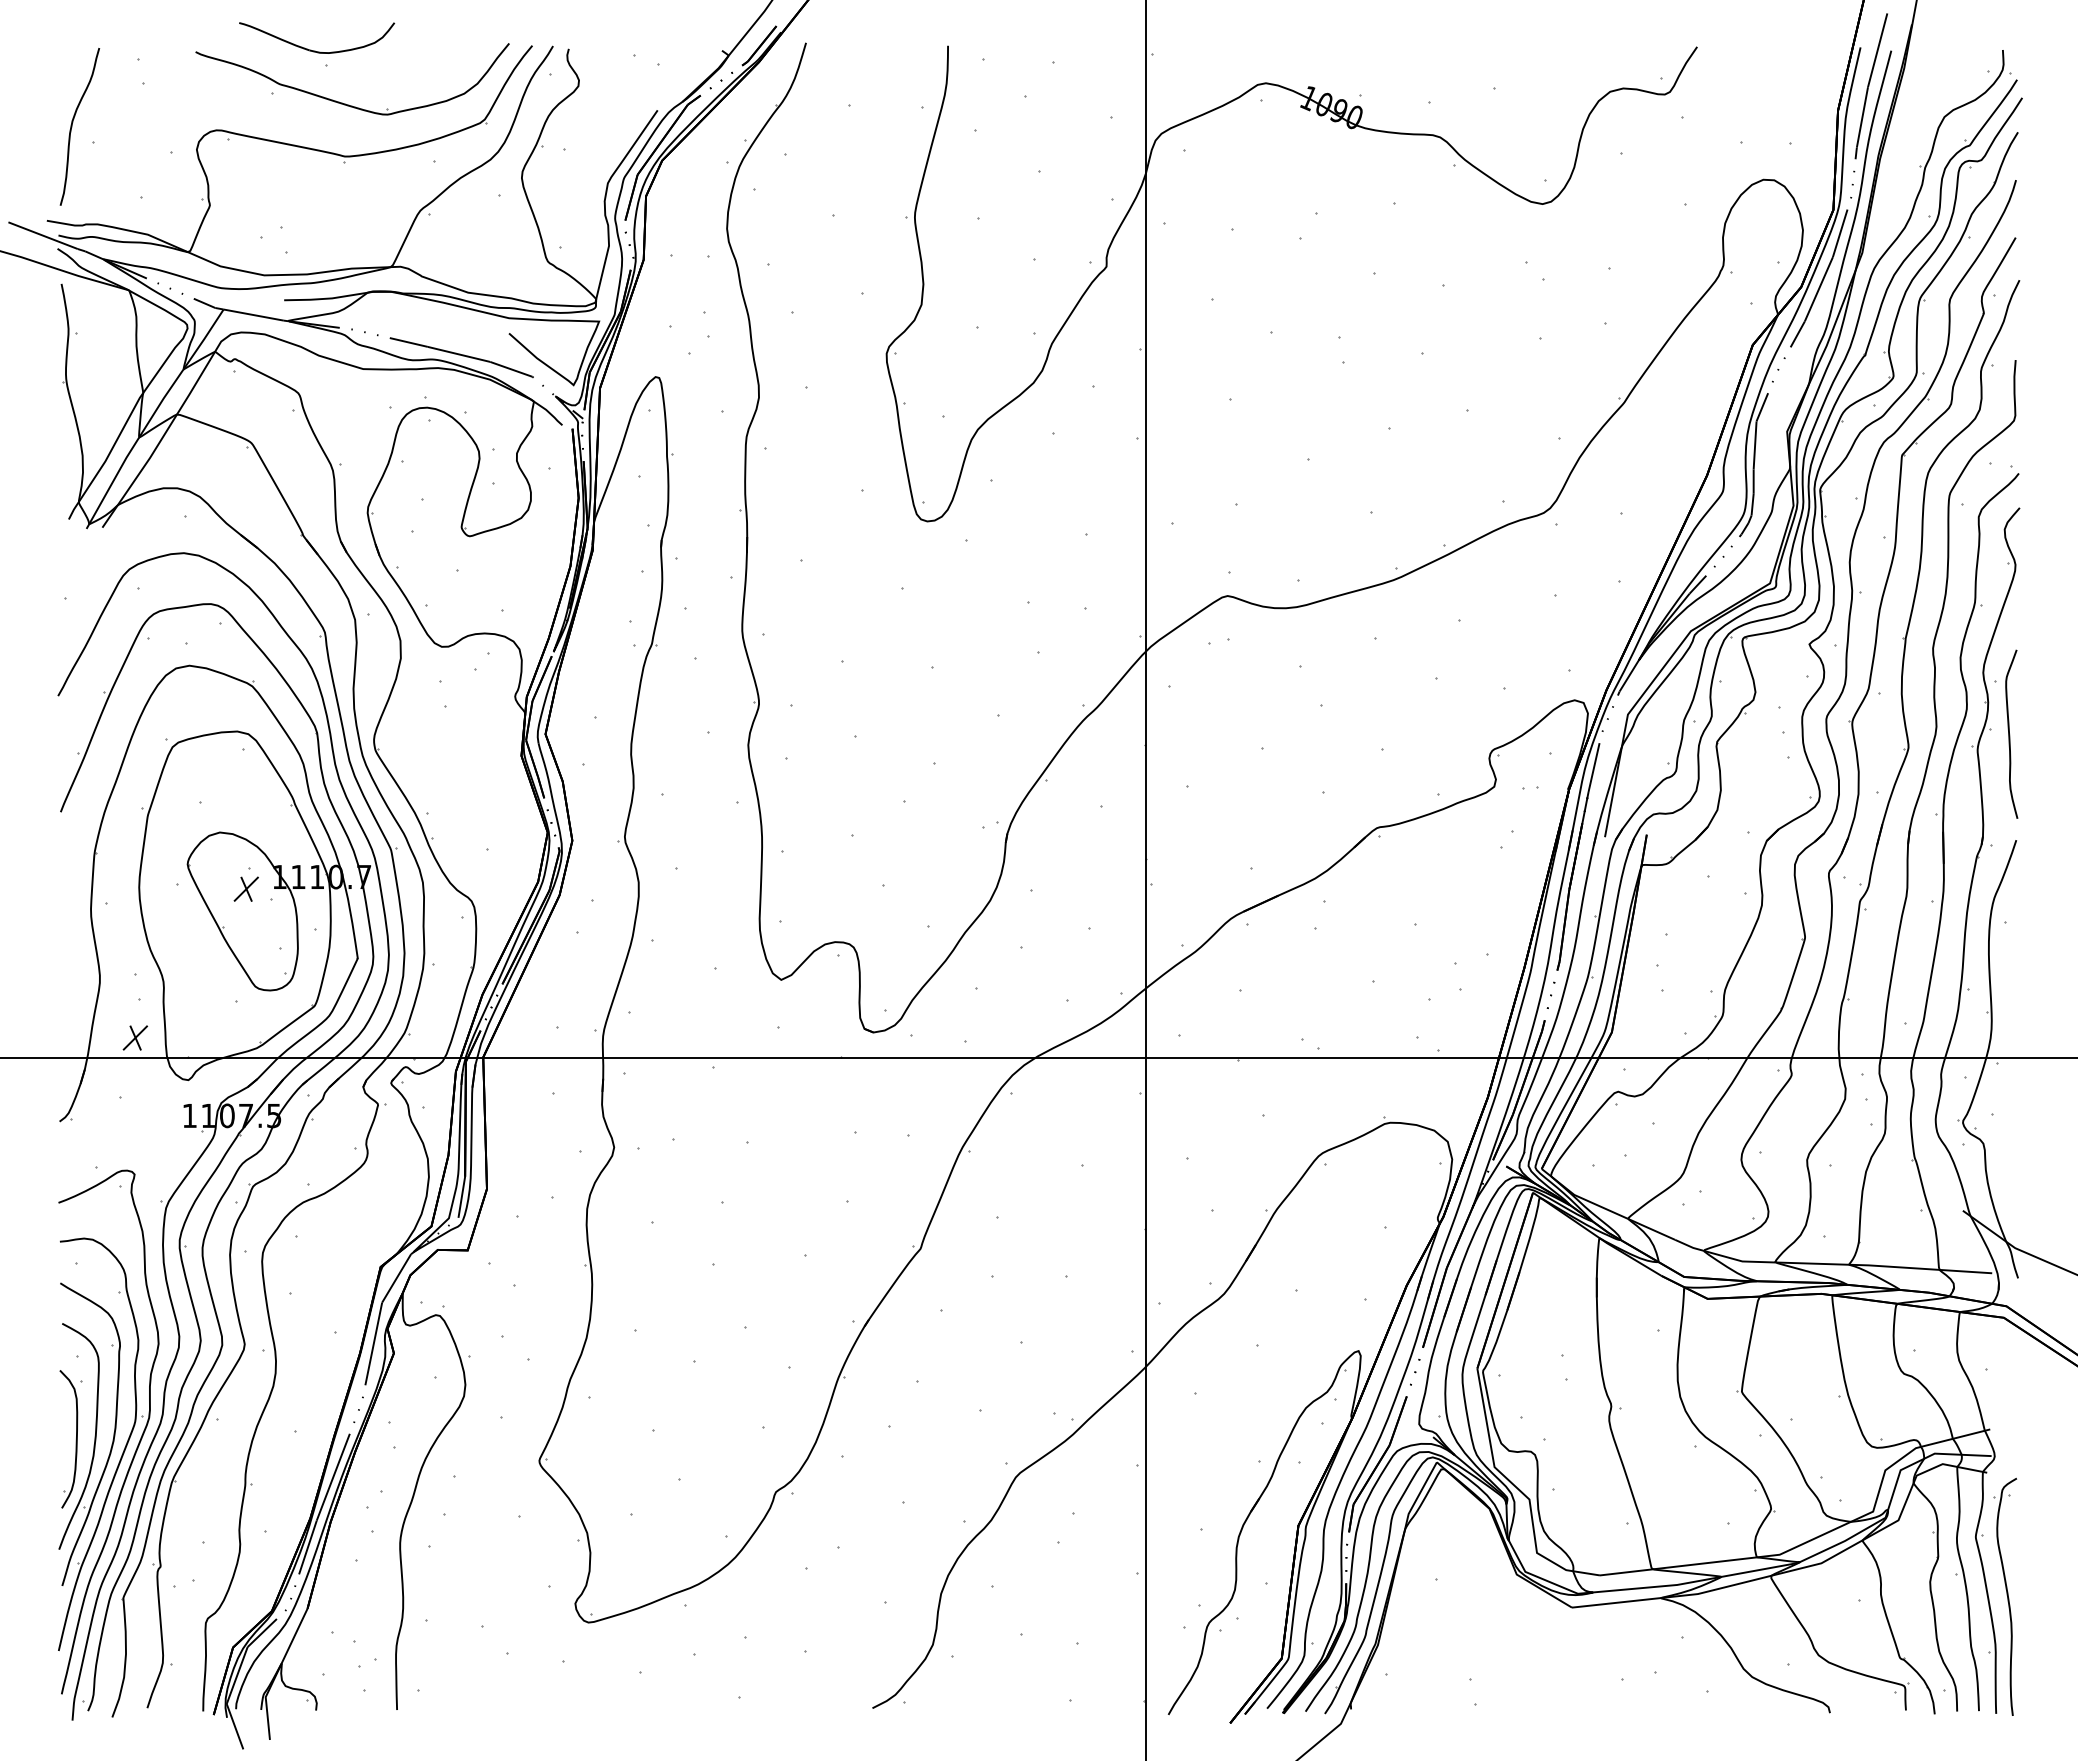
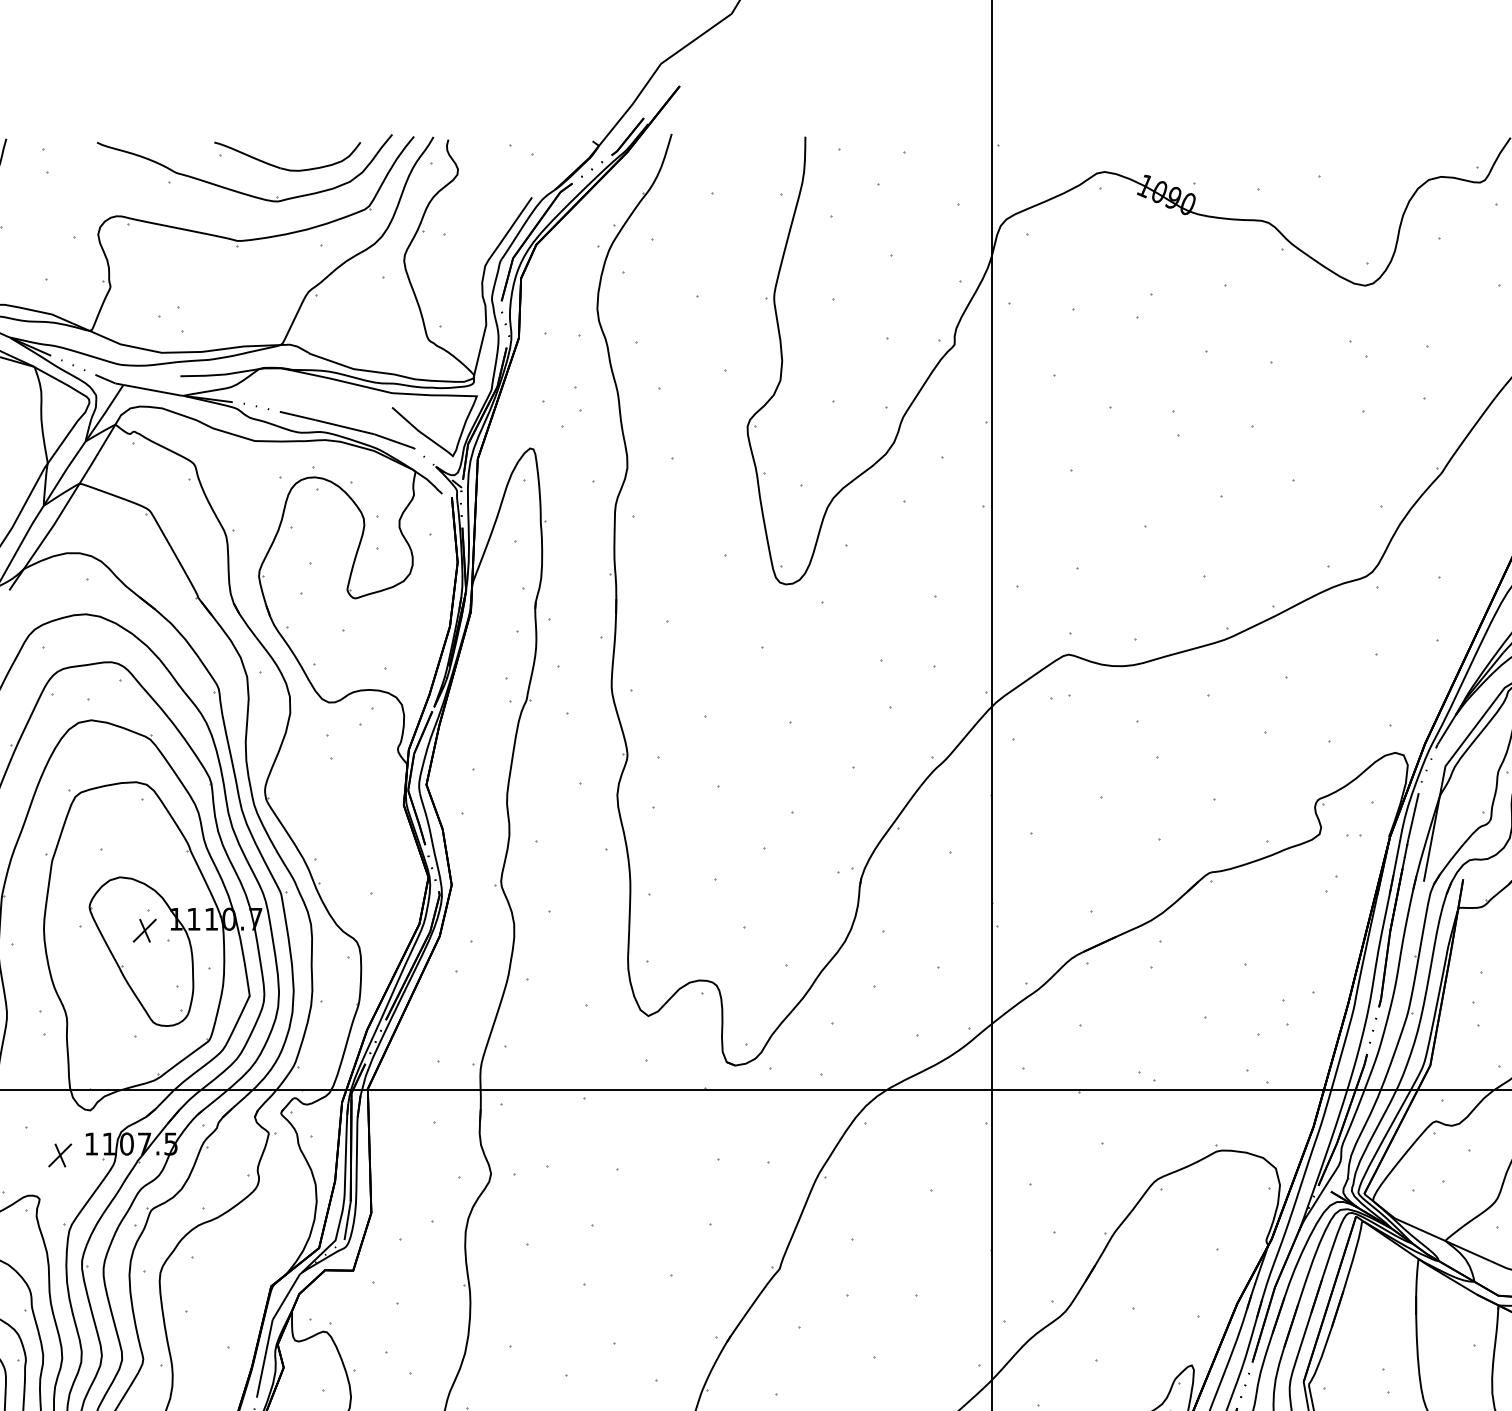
part: (315, 50) -> (286, 168), moved
part: (134, 1037) -> (59, 1155), moved

